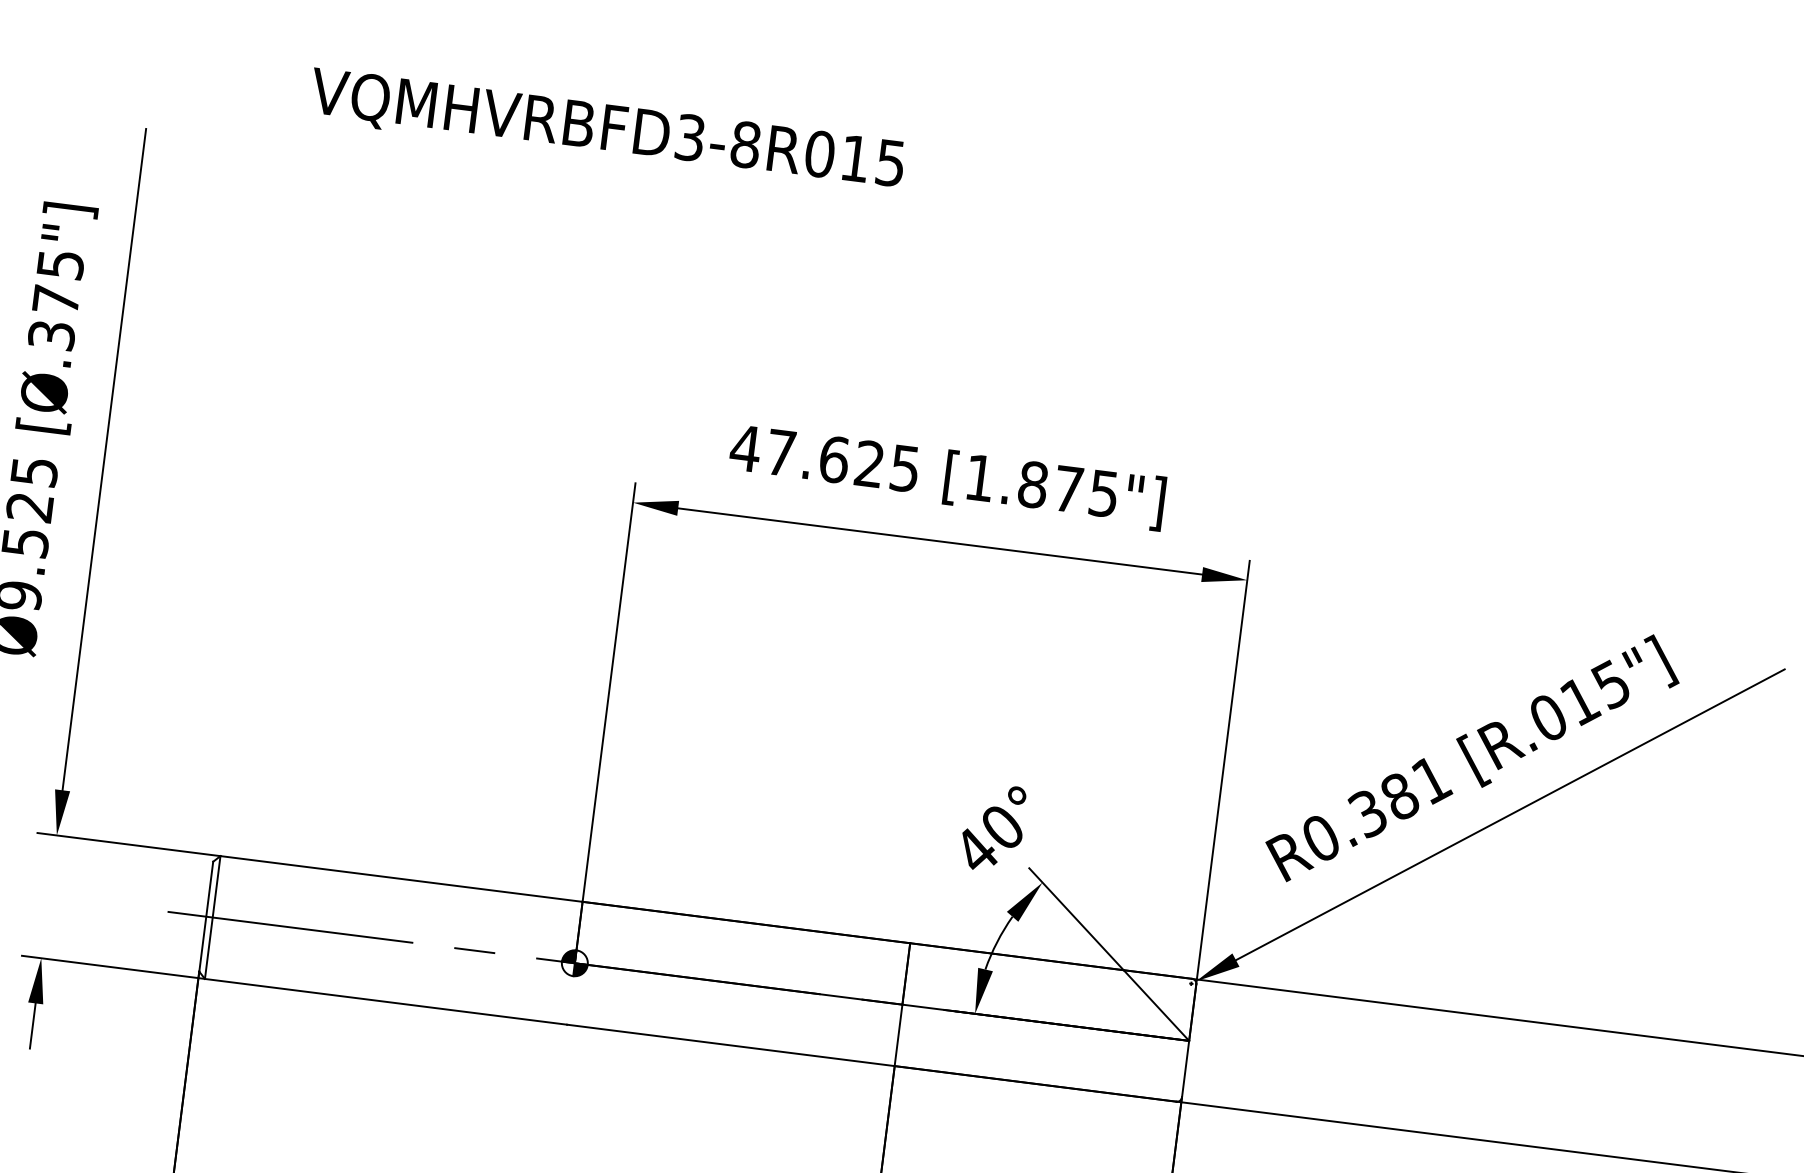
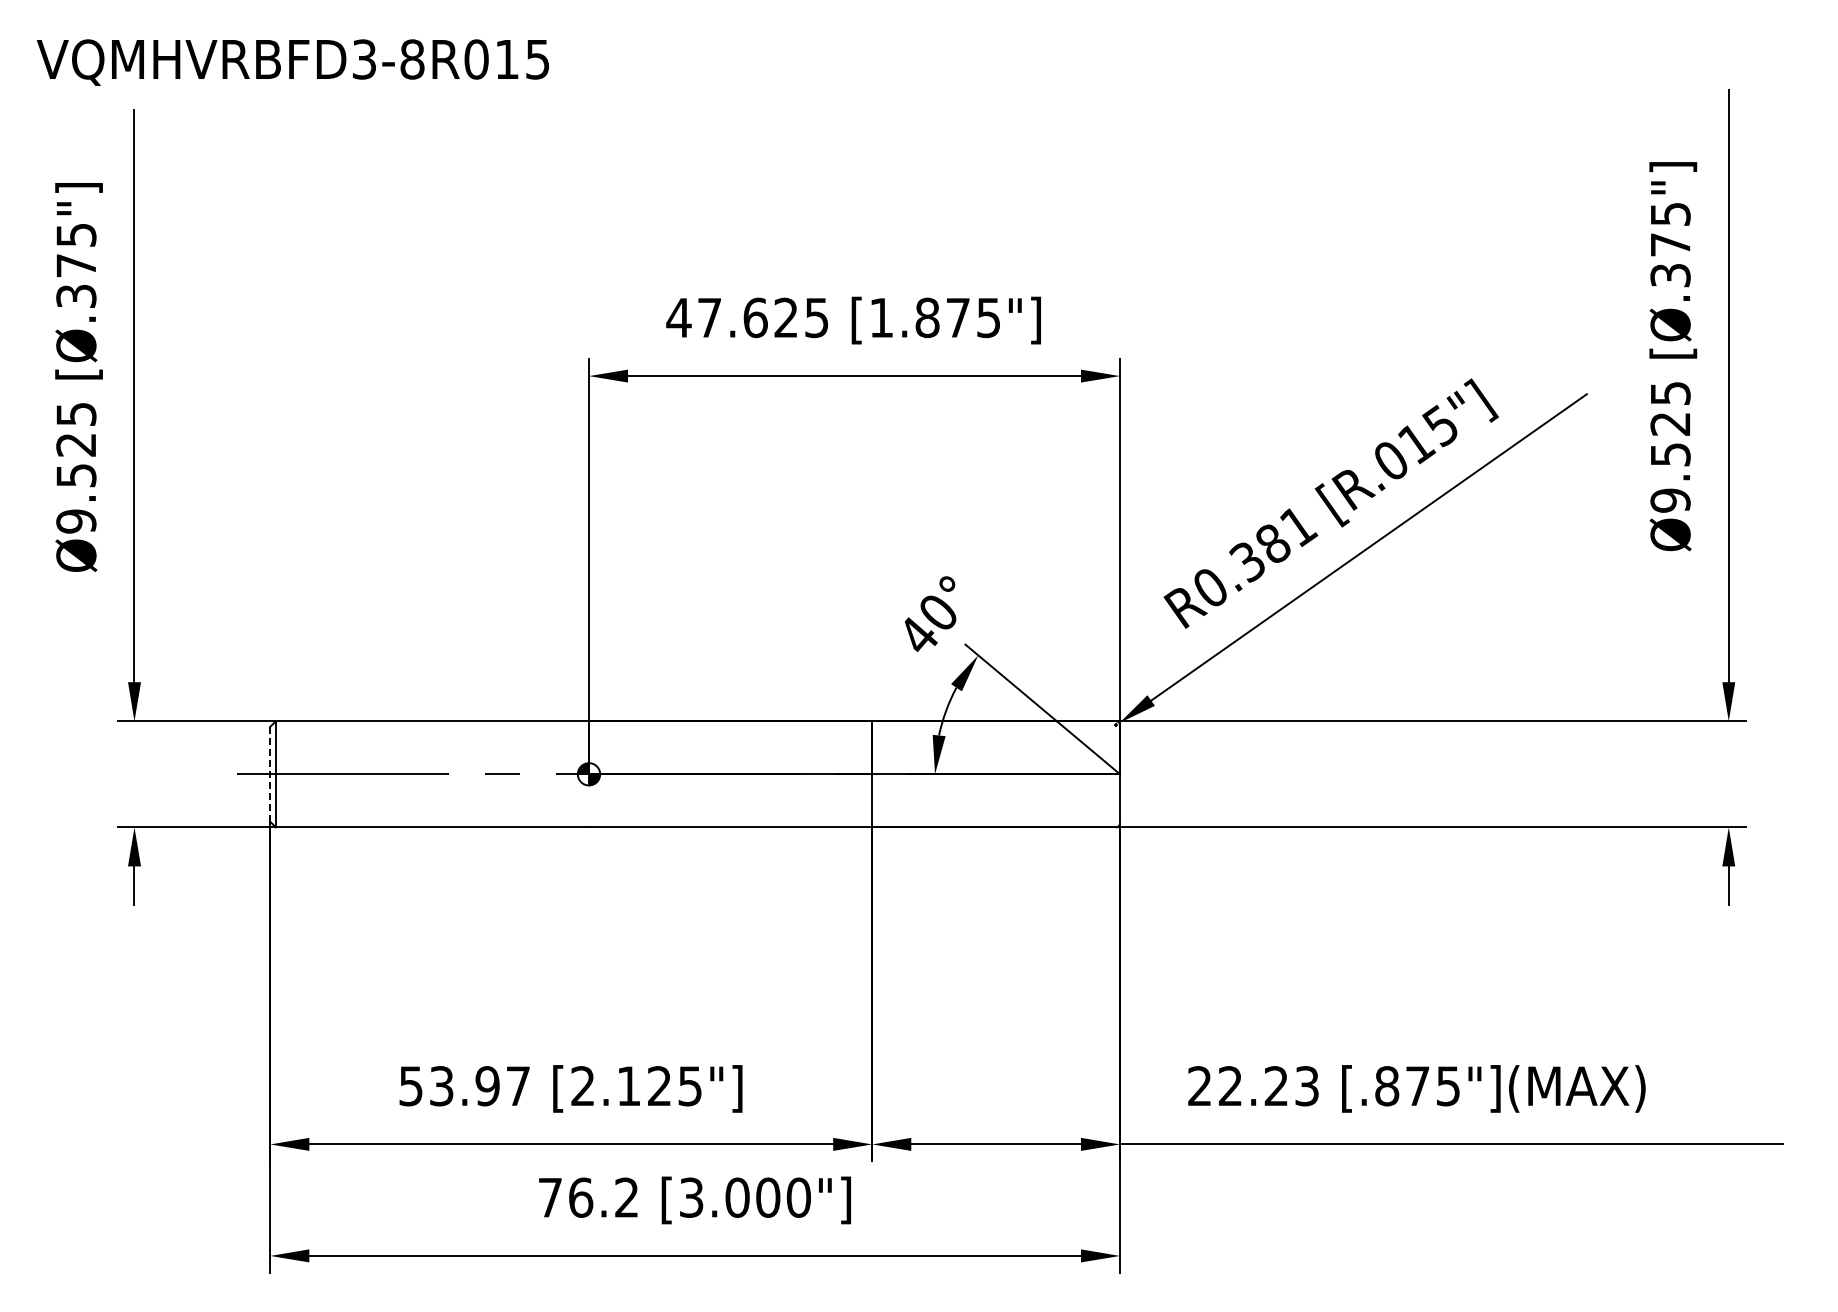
text: (606, 130) -> (292, 62), moved
line: (206, 916) -> (270, 774), solid -> dashed

